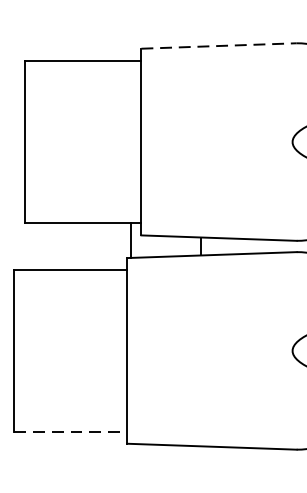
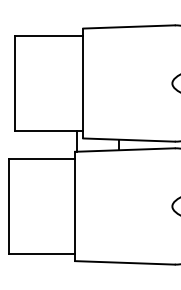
line: (219, 45) -> (129, 26), dashed -> solid
line: (71, 432) -> (42, 254), dashed -> solid

